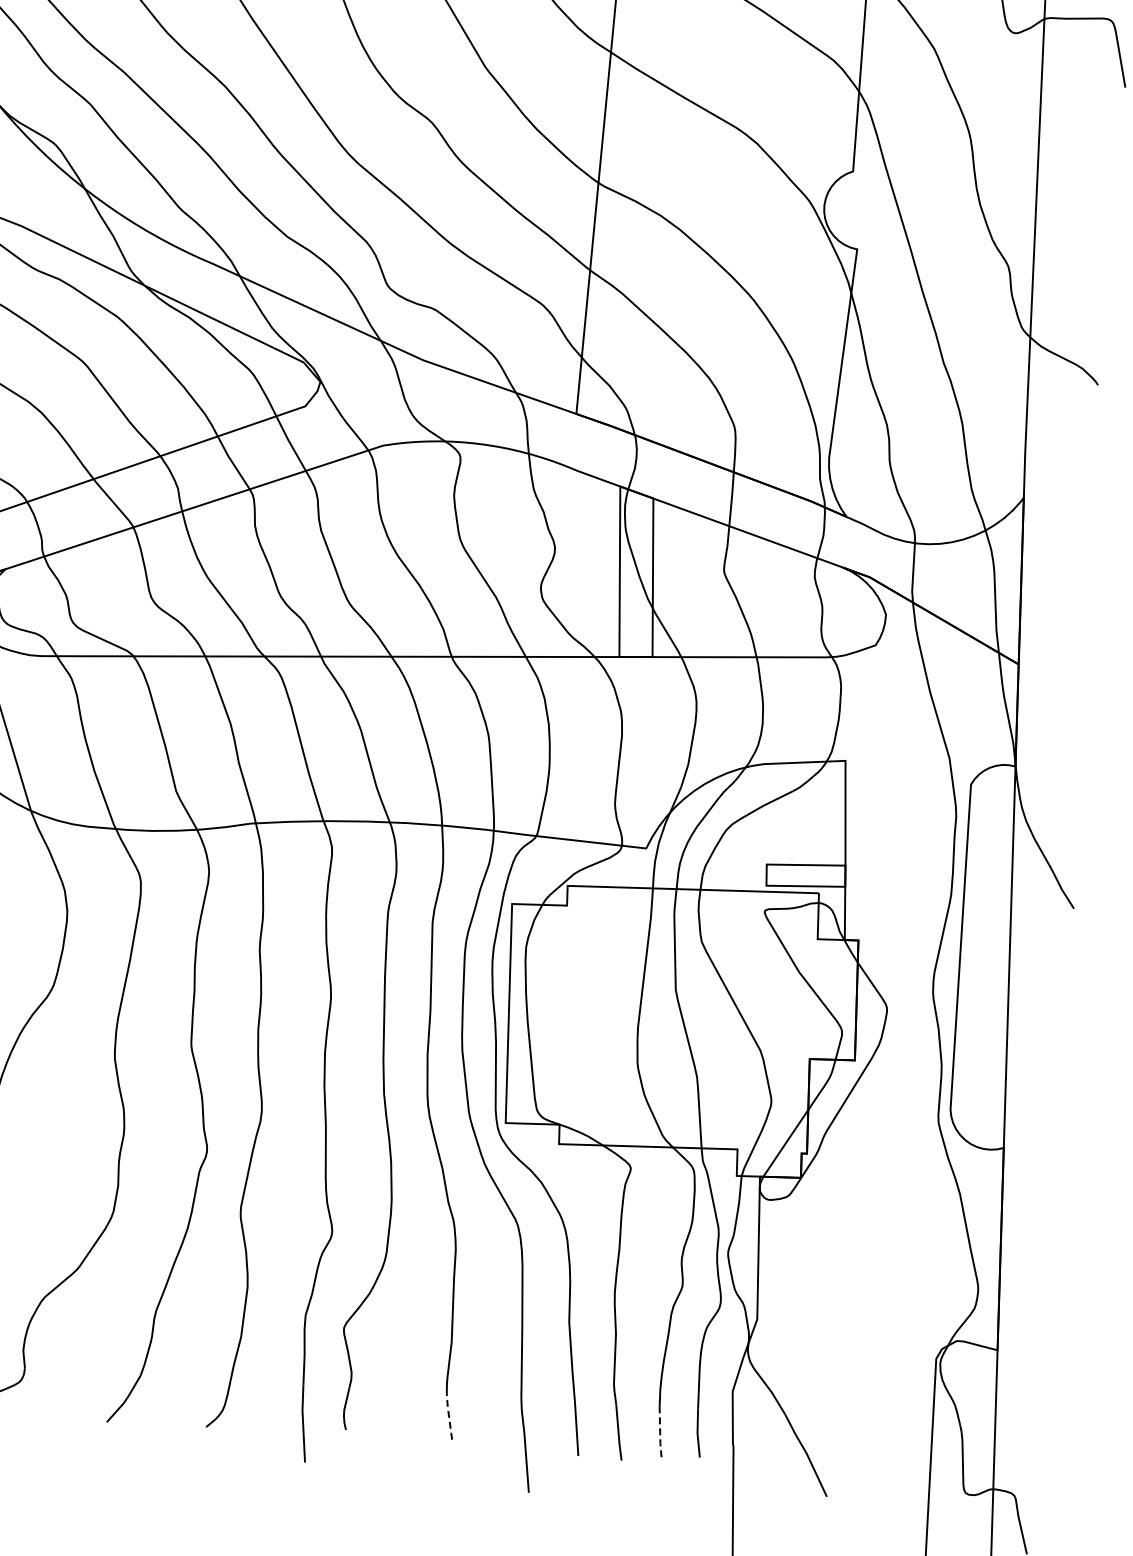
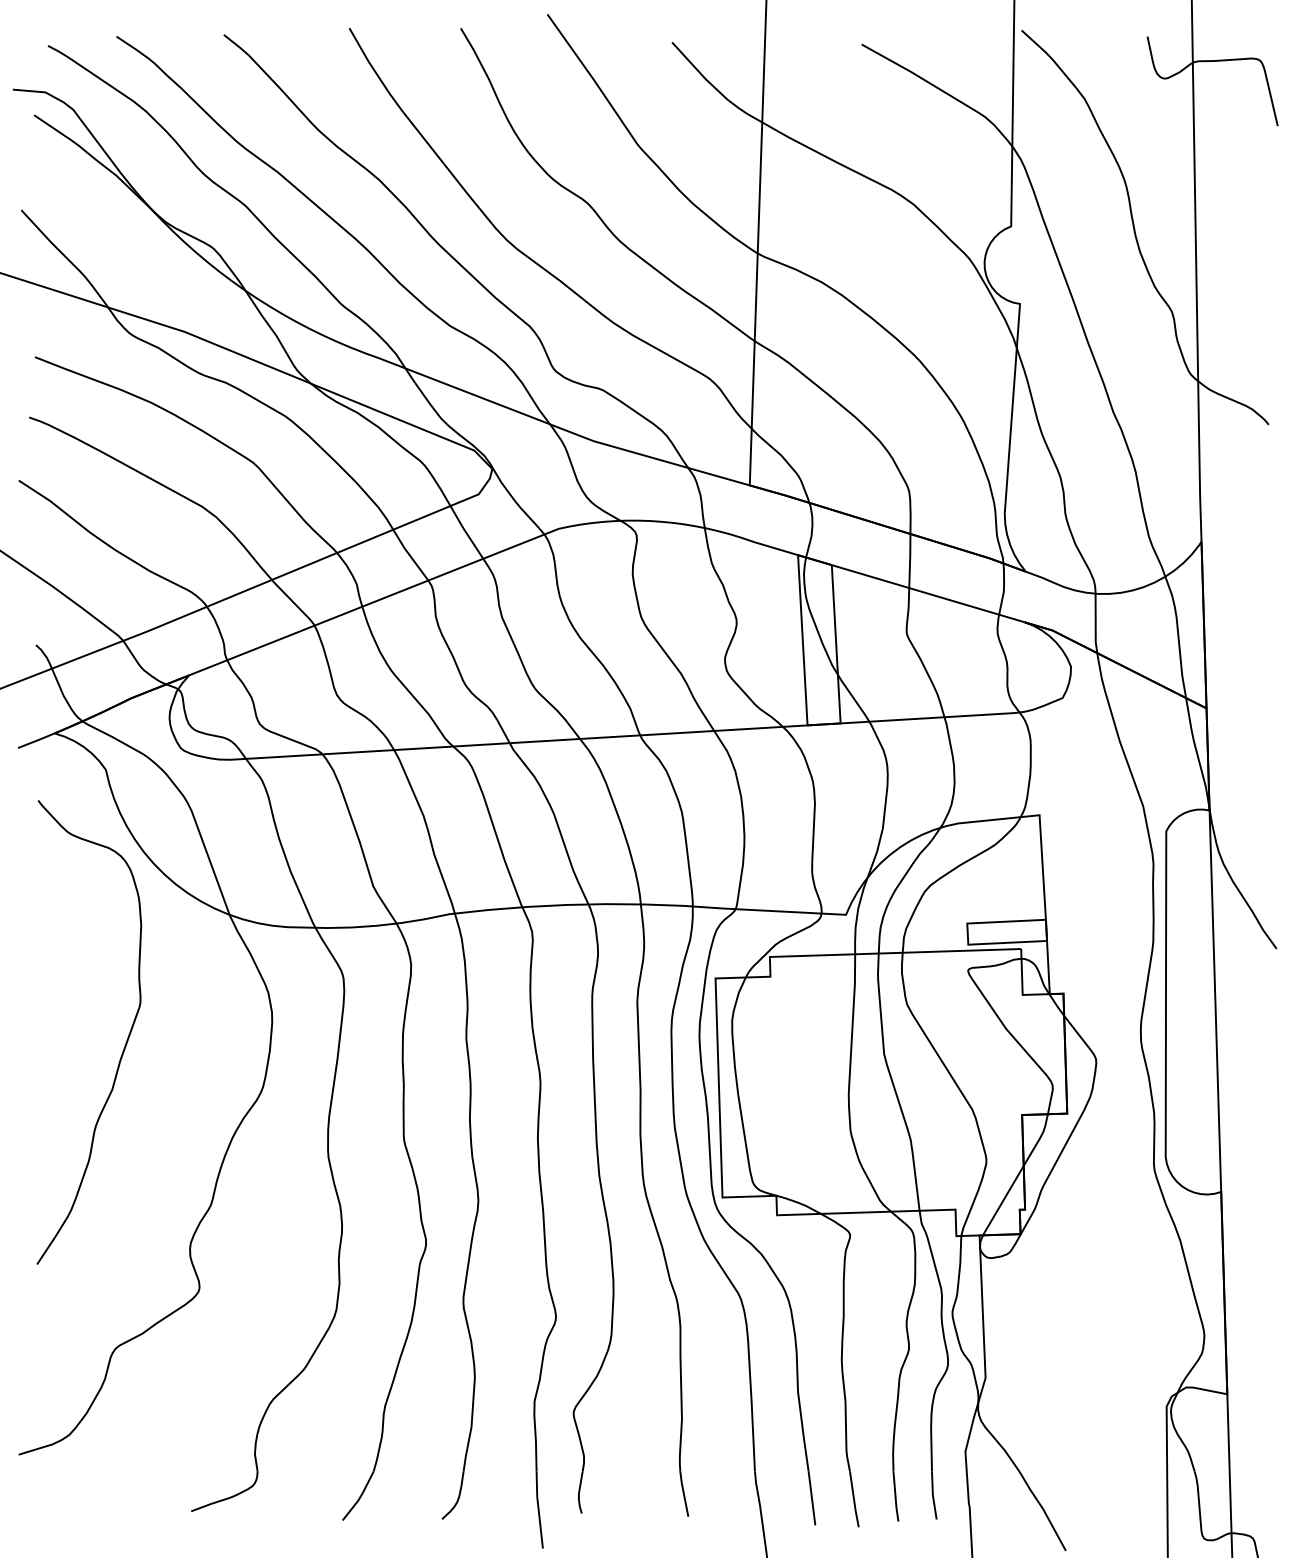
line: (448, 1416) -> (683, 1493), dashed -> solid
line: (660, 1433) -> (895, 1497), dashed -> solid

